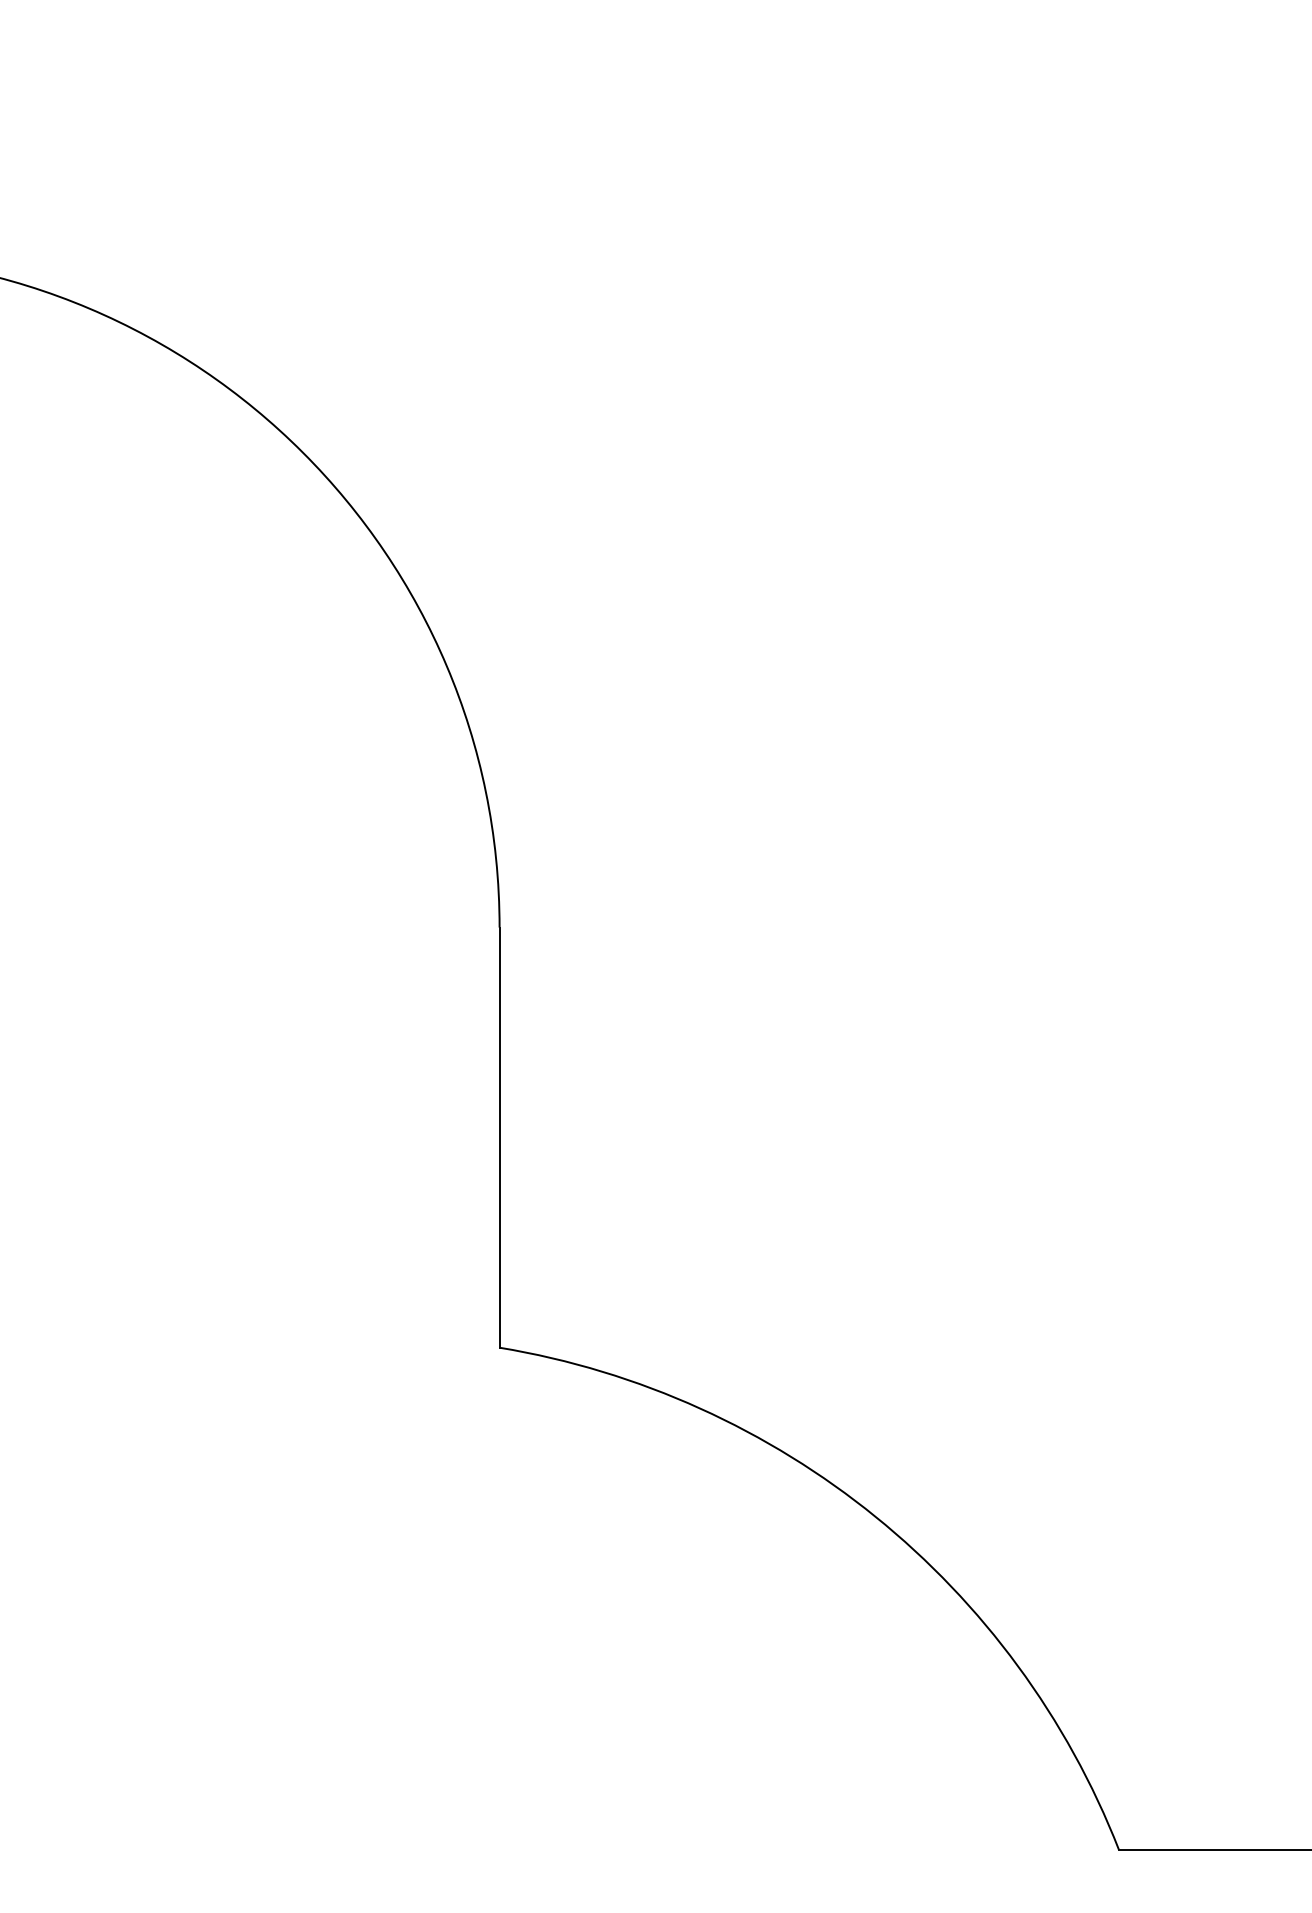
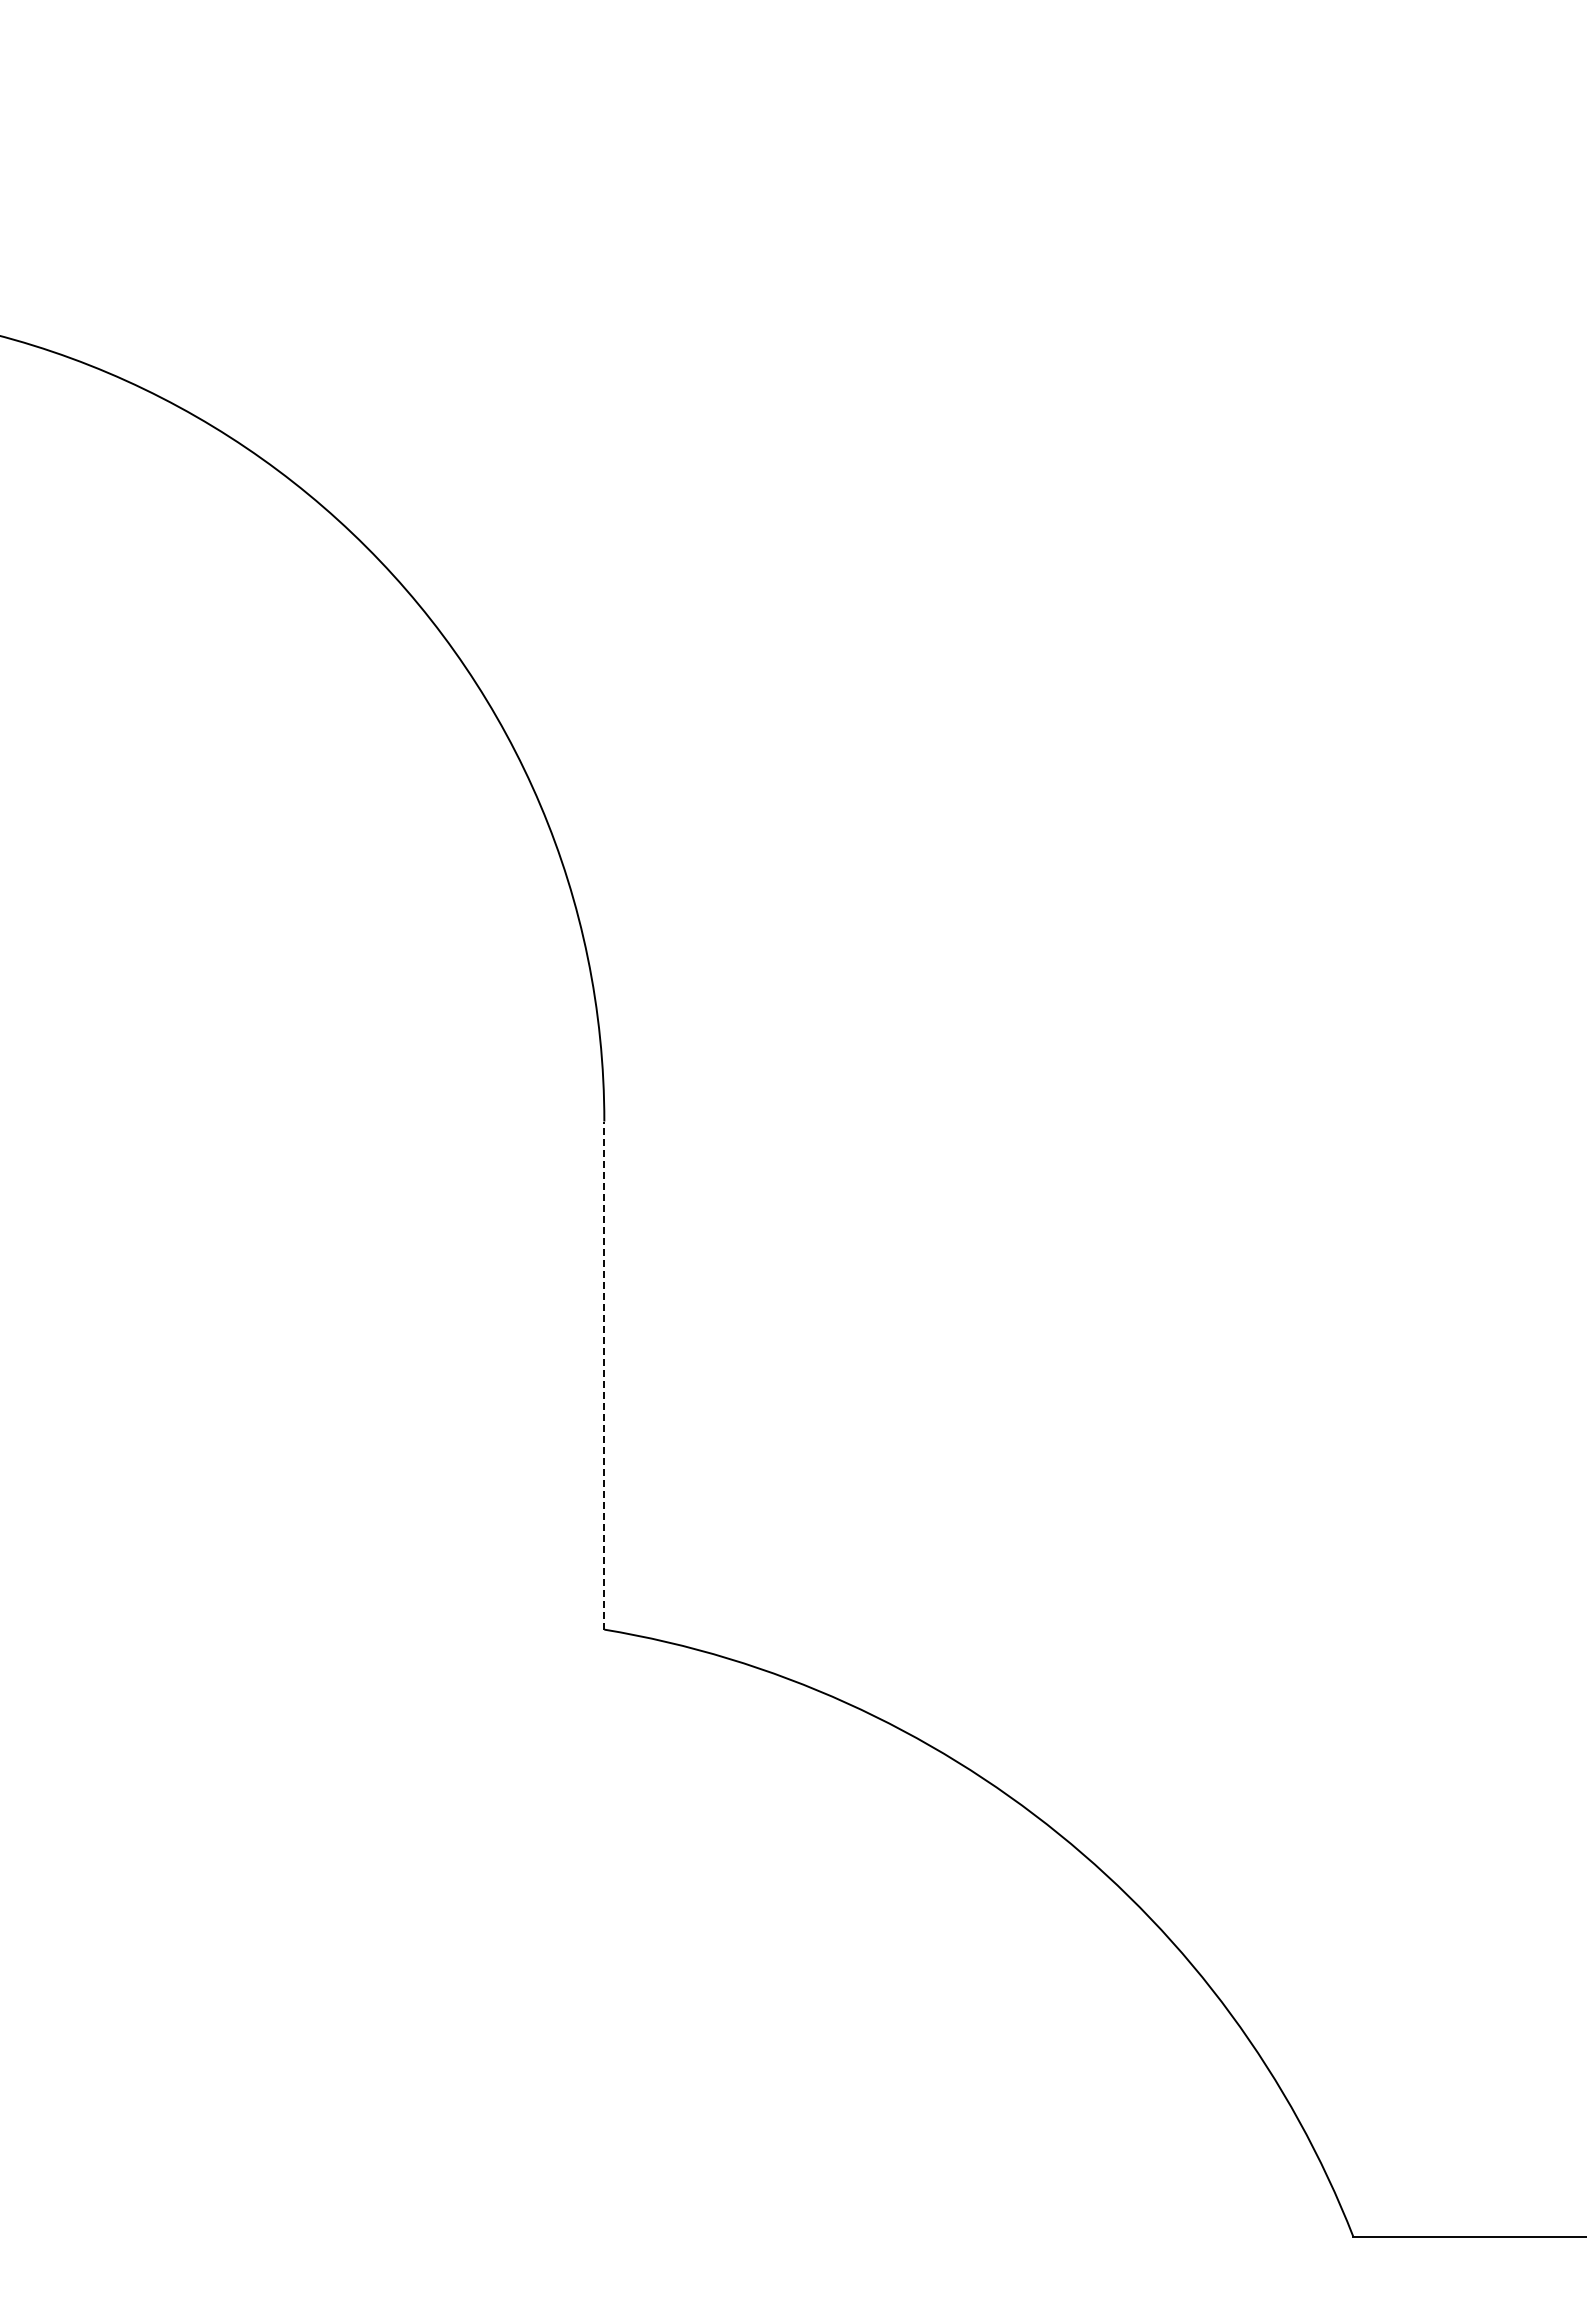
line: (499, 1137) -> (604, 1375), solid -> dashed

